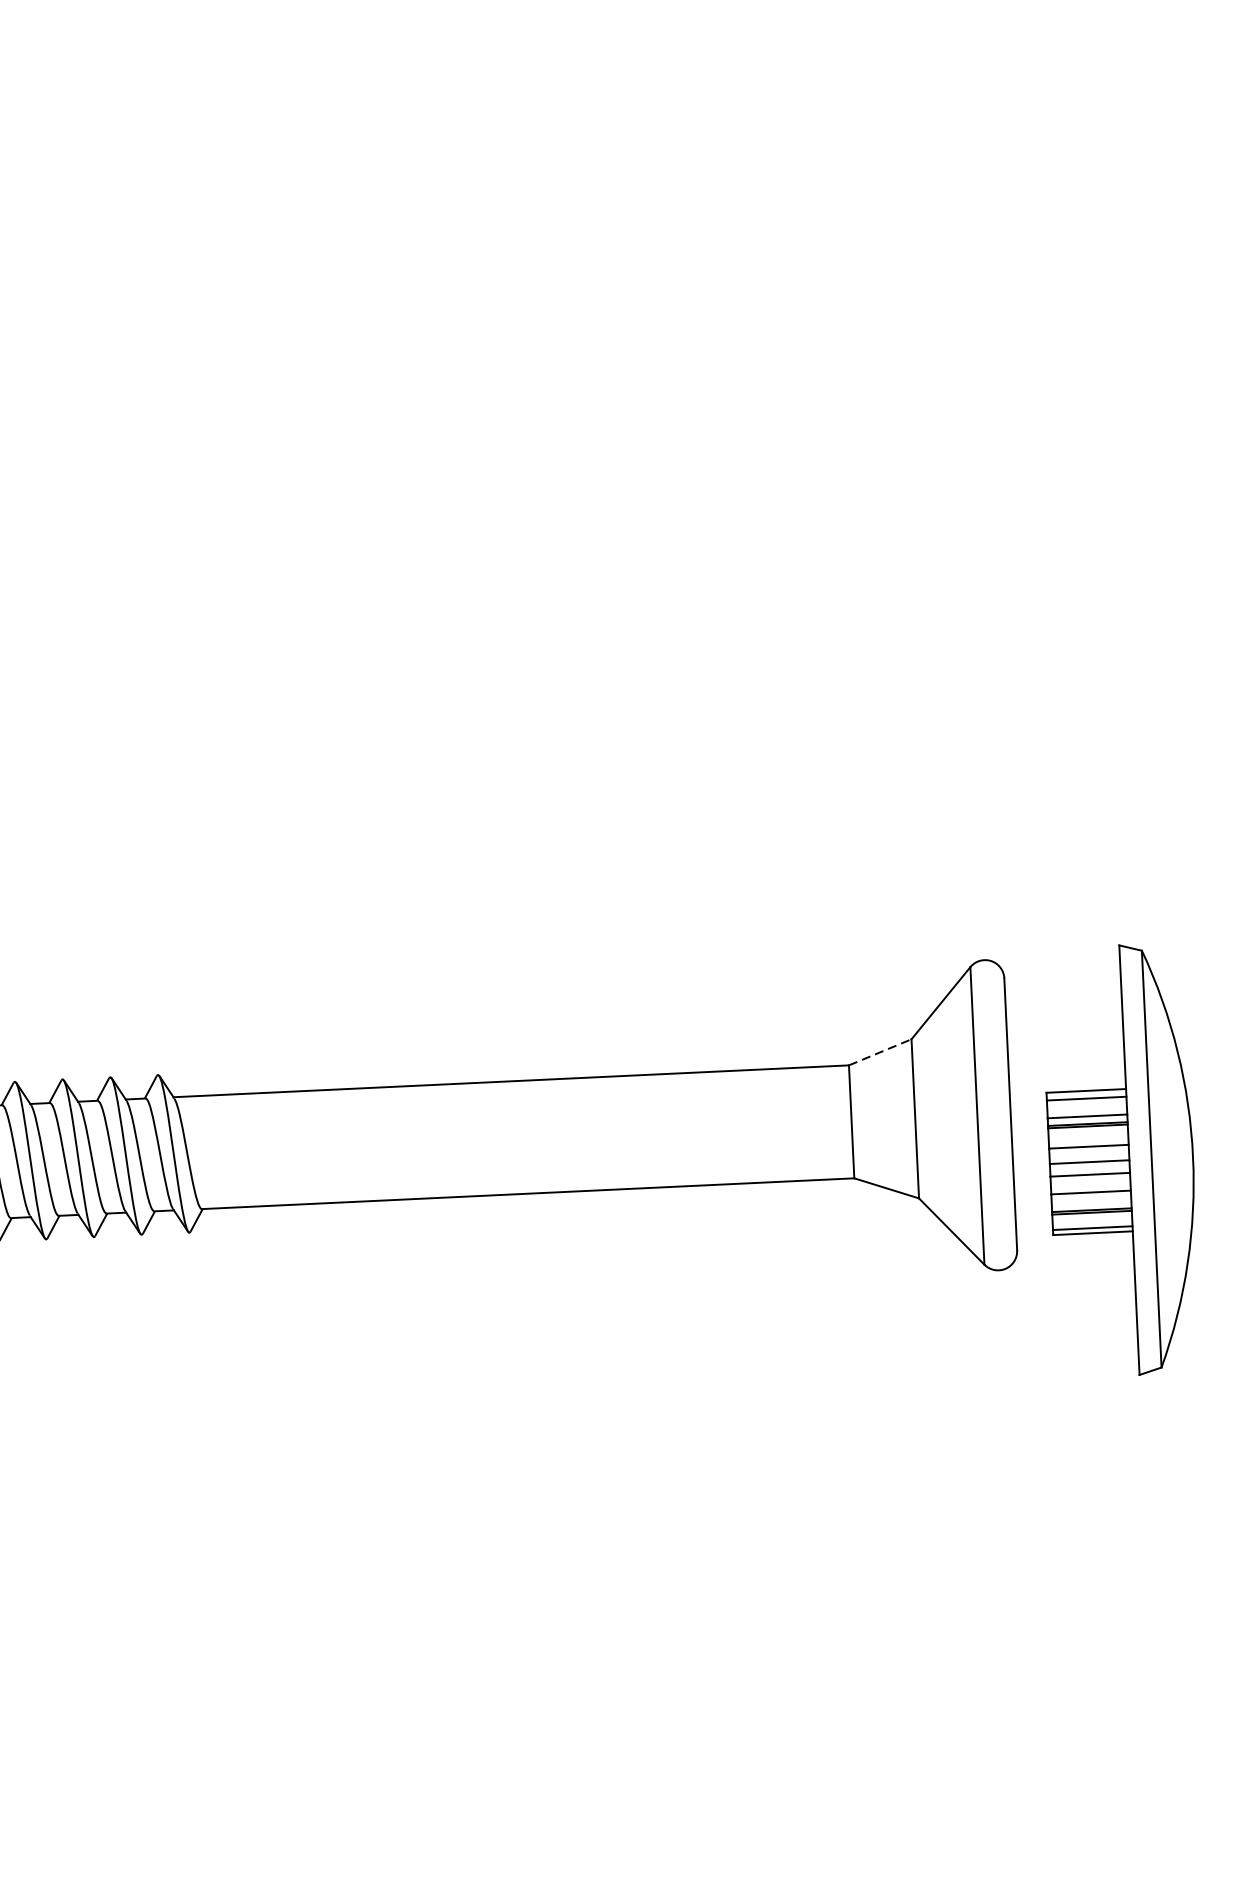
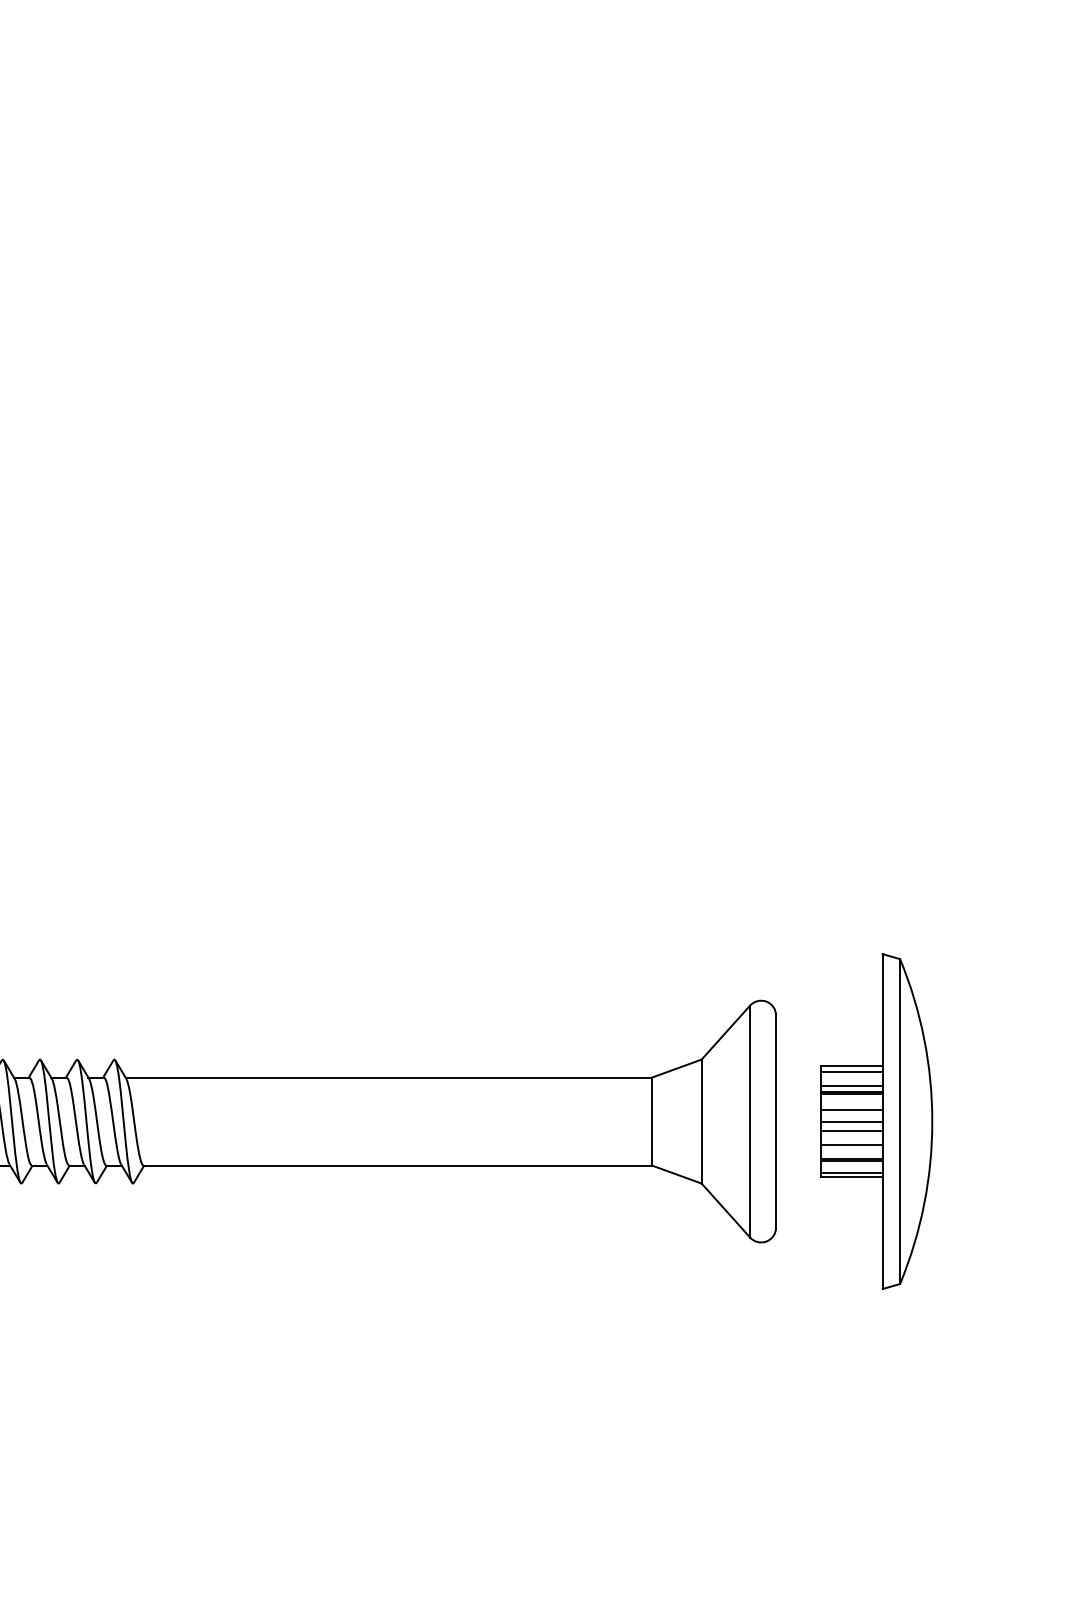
line: (881, 1052) -> (677, 1068), dashed -> solid
part: (1121, 1160) -> (876, 1121), moved

